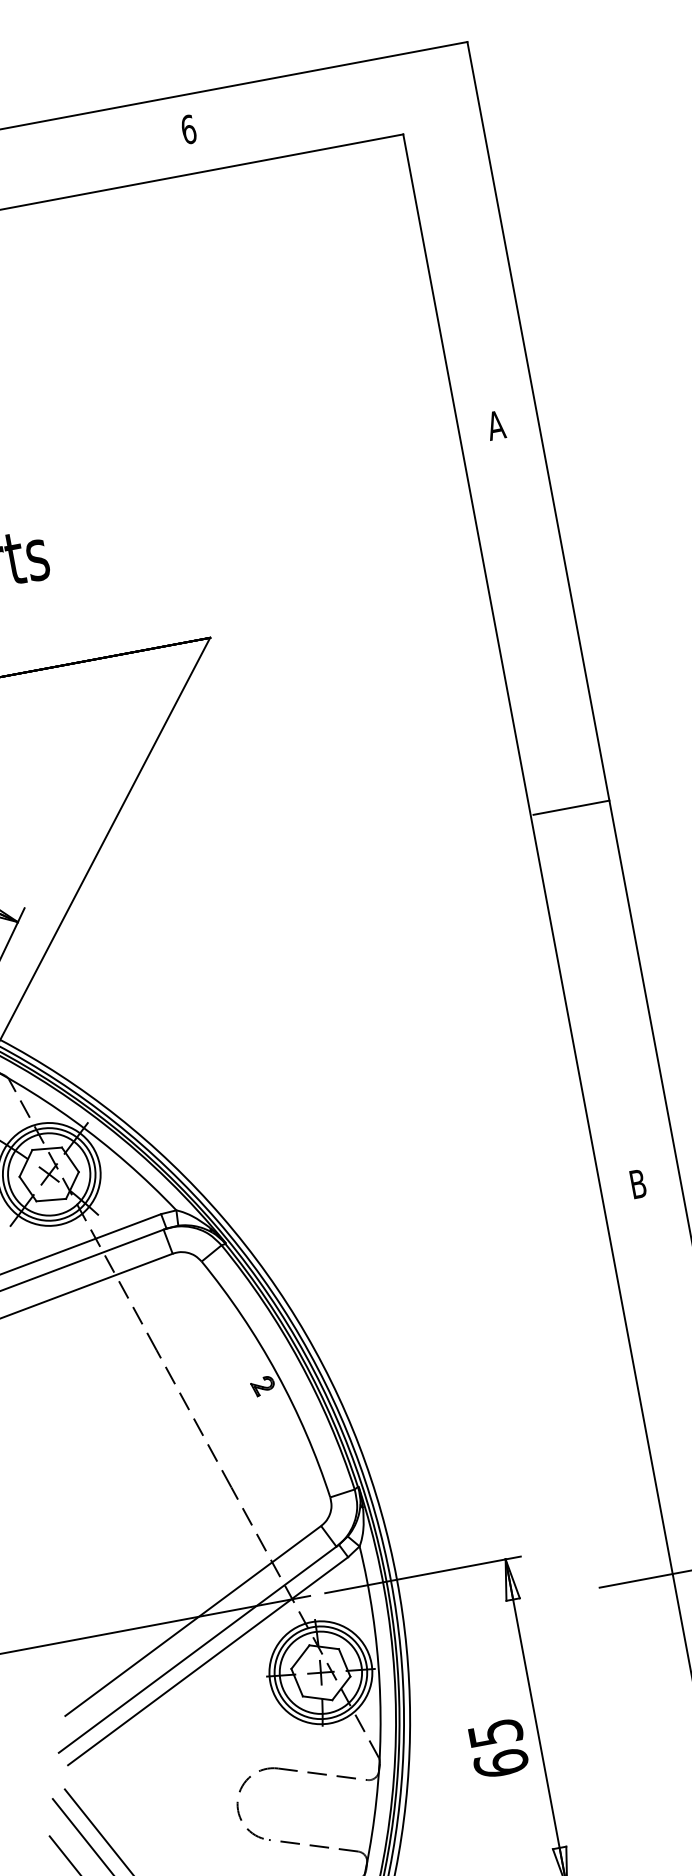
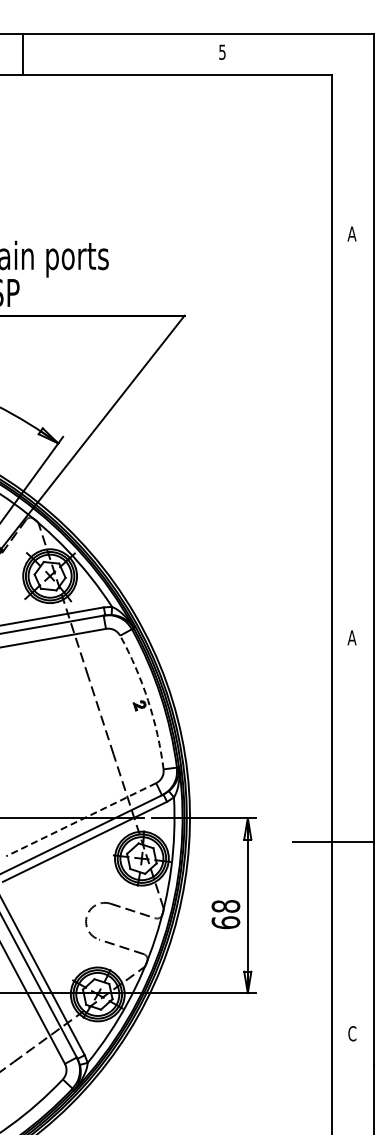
text: (188, 128) -> (222, 51), 6 -> 5
line: (570, 807) -> (353, 437), removed
text: (636, 1183) -> (351, 637), B -> A
arc: (277, 1373) -> (148, 700), solid -> dashed
line: (191, 1620) -> (80, 819), solid -> dashed
text: (494, 1733) -> (225, 906), 65 -> 68

